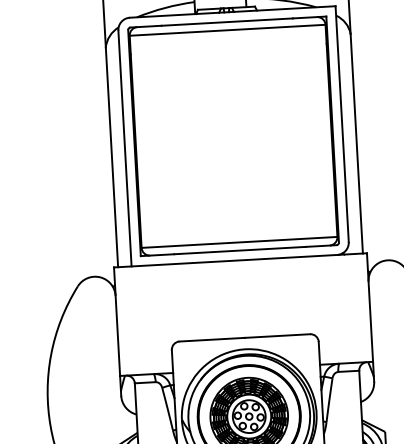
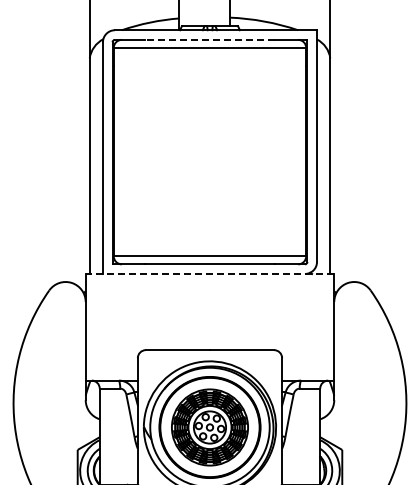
line: (226, 21) -> (209, 39), solid -> dashed
line: (239, 259) -> (209, 273), solid -> dashed

